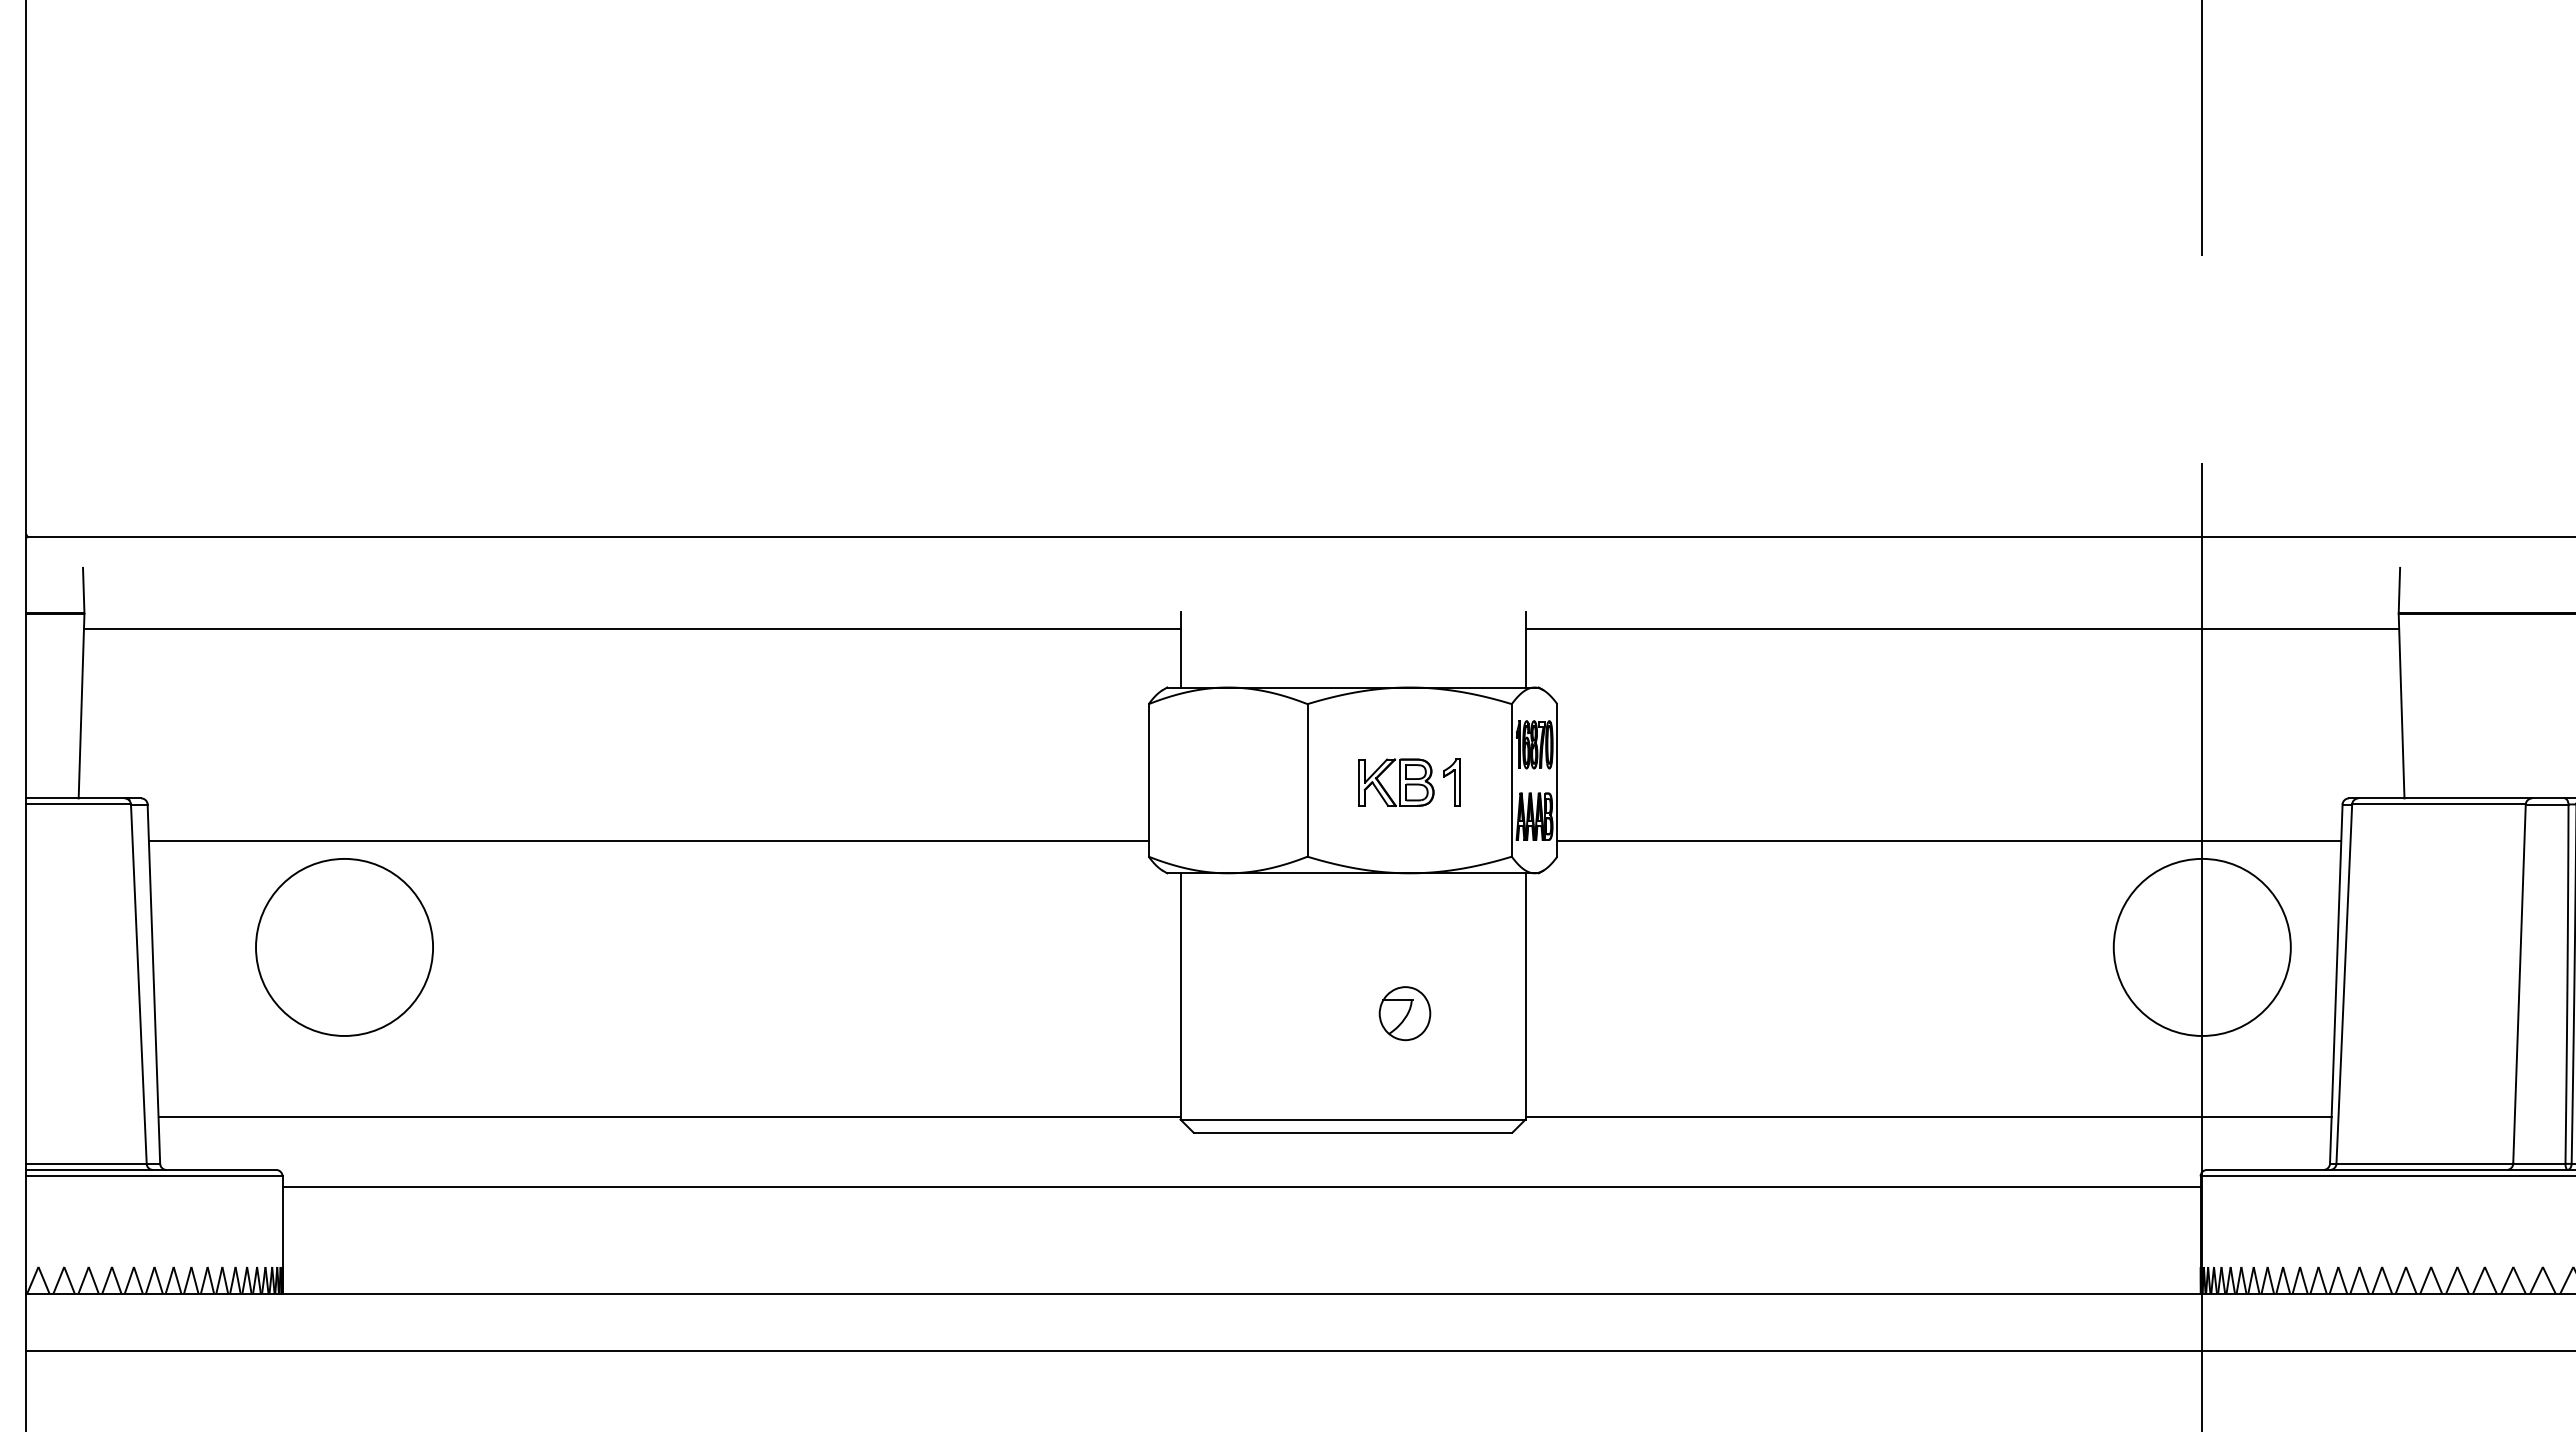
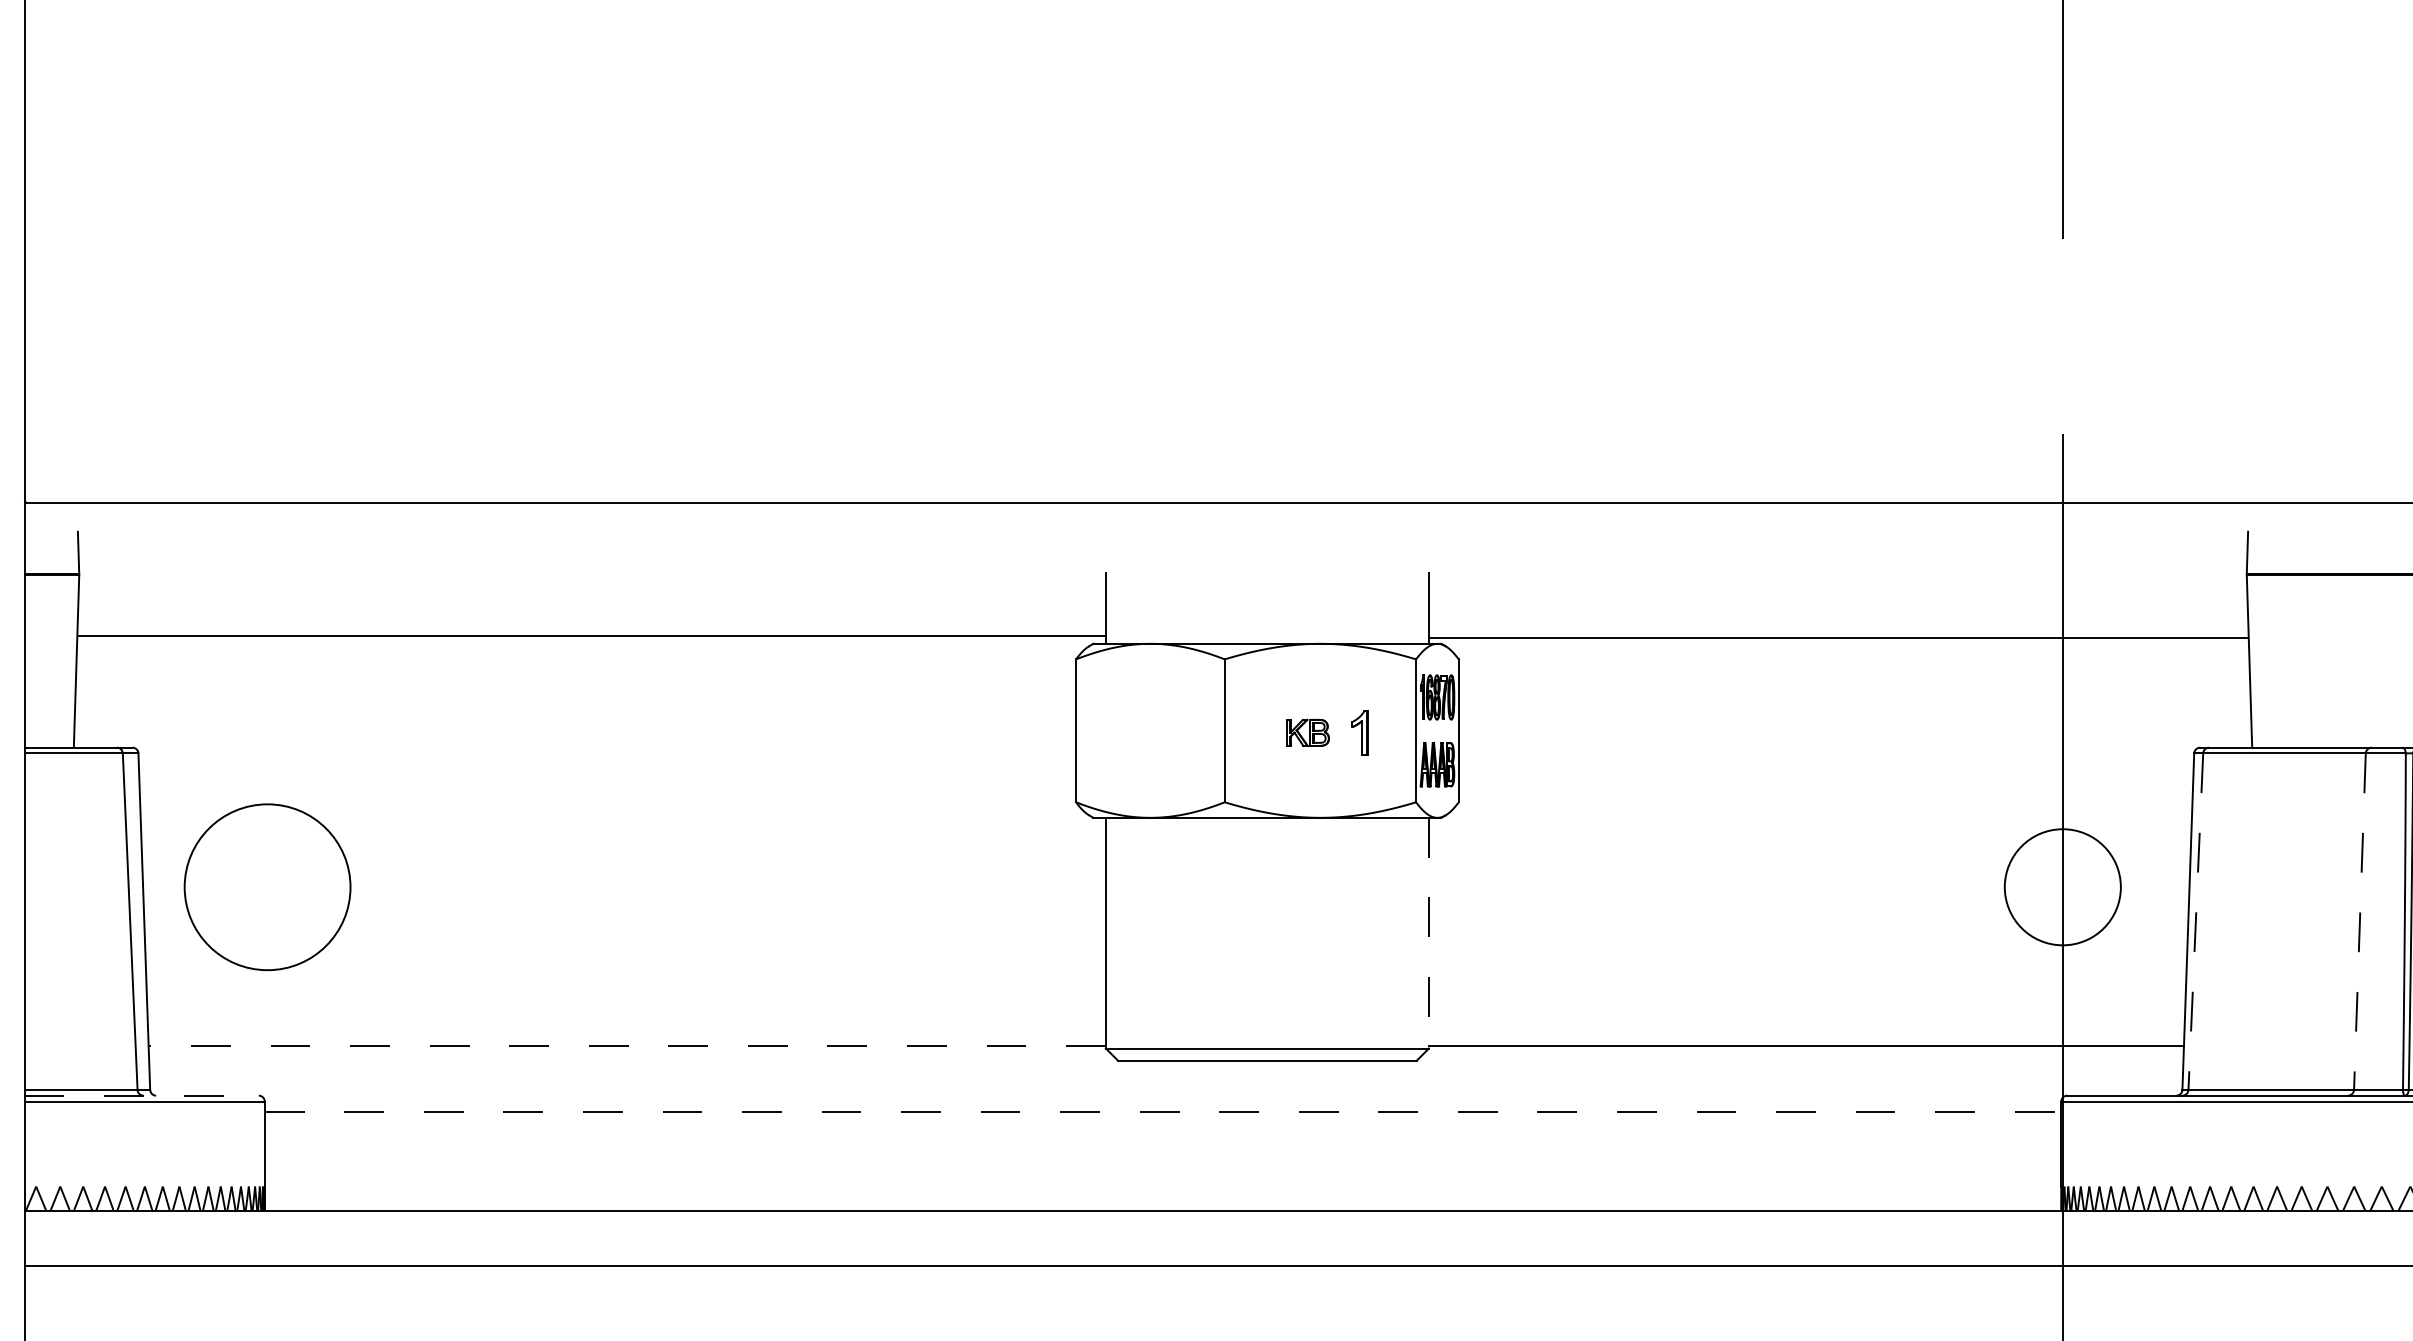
line: (631, 628) -> (591, 635), moved
line: (1962, 628) -> (1838, 637), moved
part: (1396, 782) -> (1308, 732), size x0.6
line: (648, 841) -> (607, 788), removed
line: (1949, 841) -> (1826, 788), removed
circle: (2201, 946) -> (2062, 886), size x0.7
circle: (344, 947) -> (267, 887), moved
line: (2344, 984) -> (2196, 921), solid -> dashed
line: (2519, 984) -> (2359, 921), solid -> dashed
line: (1525, 996) -> (1428, 933), solid -> dashed
part: (1404, 1013) -> (1315, 949), removed
line: (669, 1117) -> (627, 1046), solid -> dashed
line: (151, 1169) -> (142, 1095), solid -> dashed
line: (1242, 1187) -> (1163, 1112), solid -> dashed

